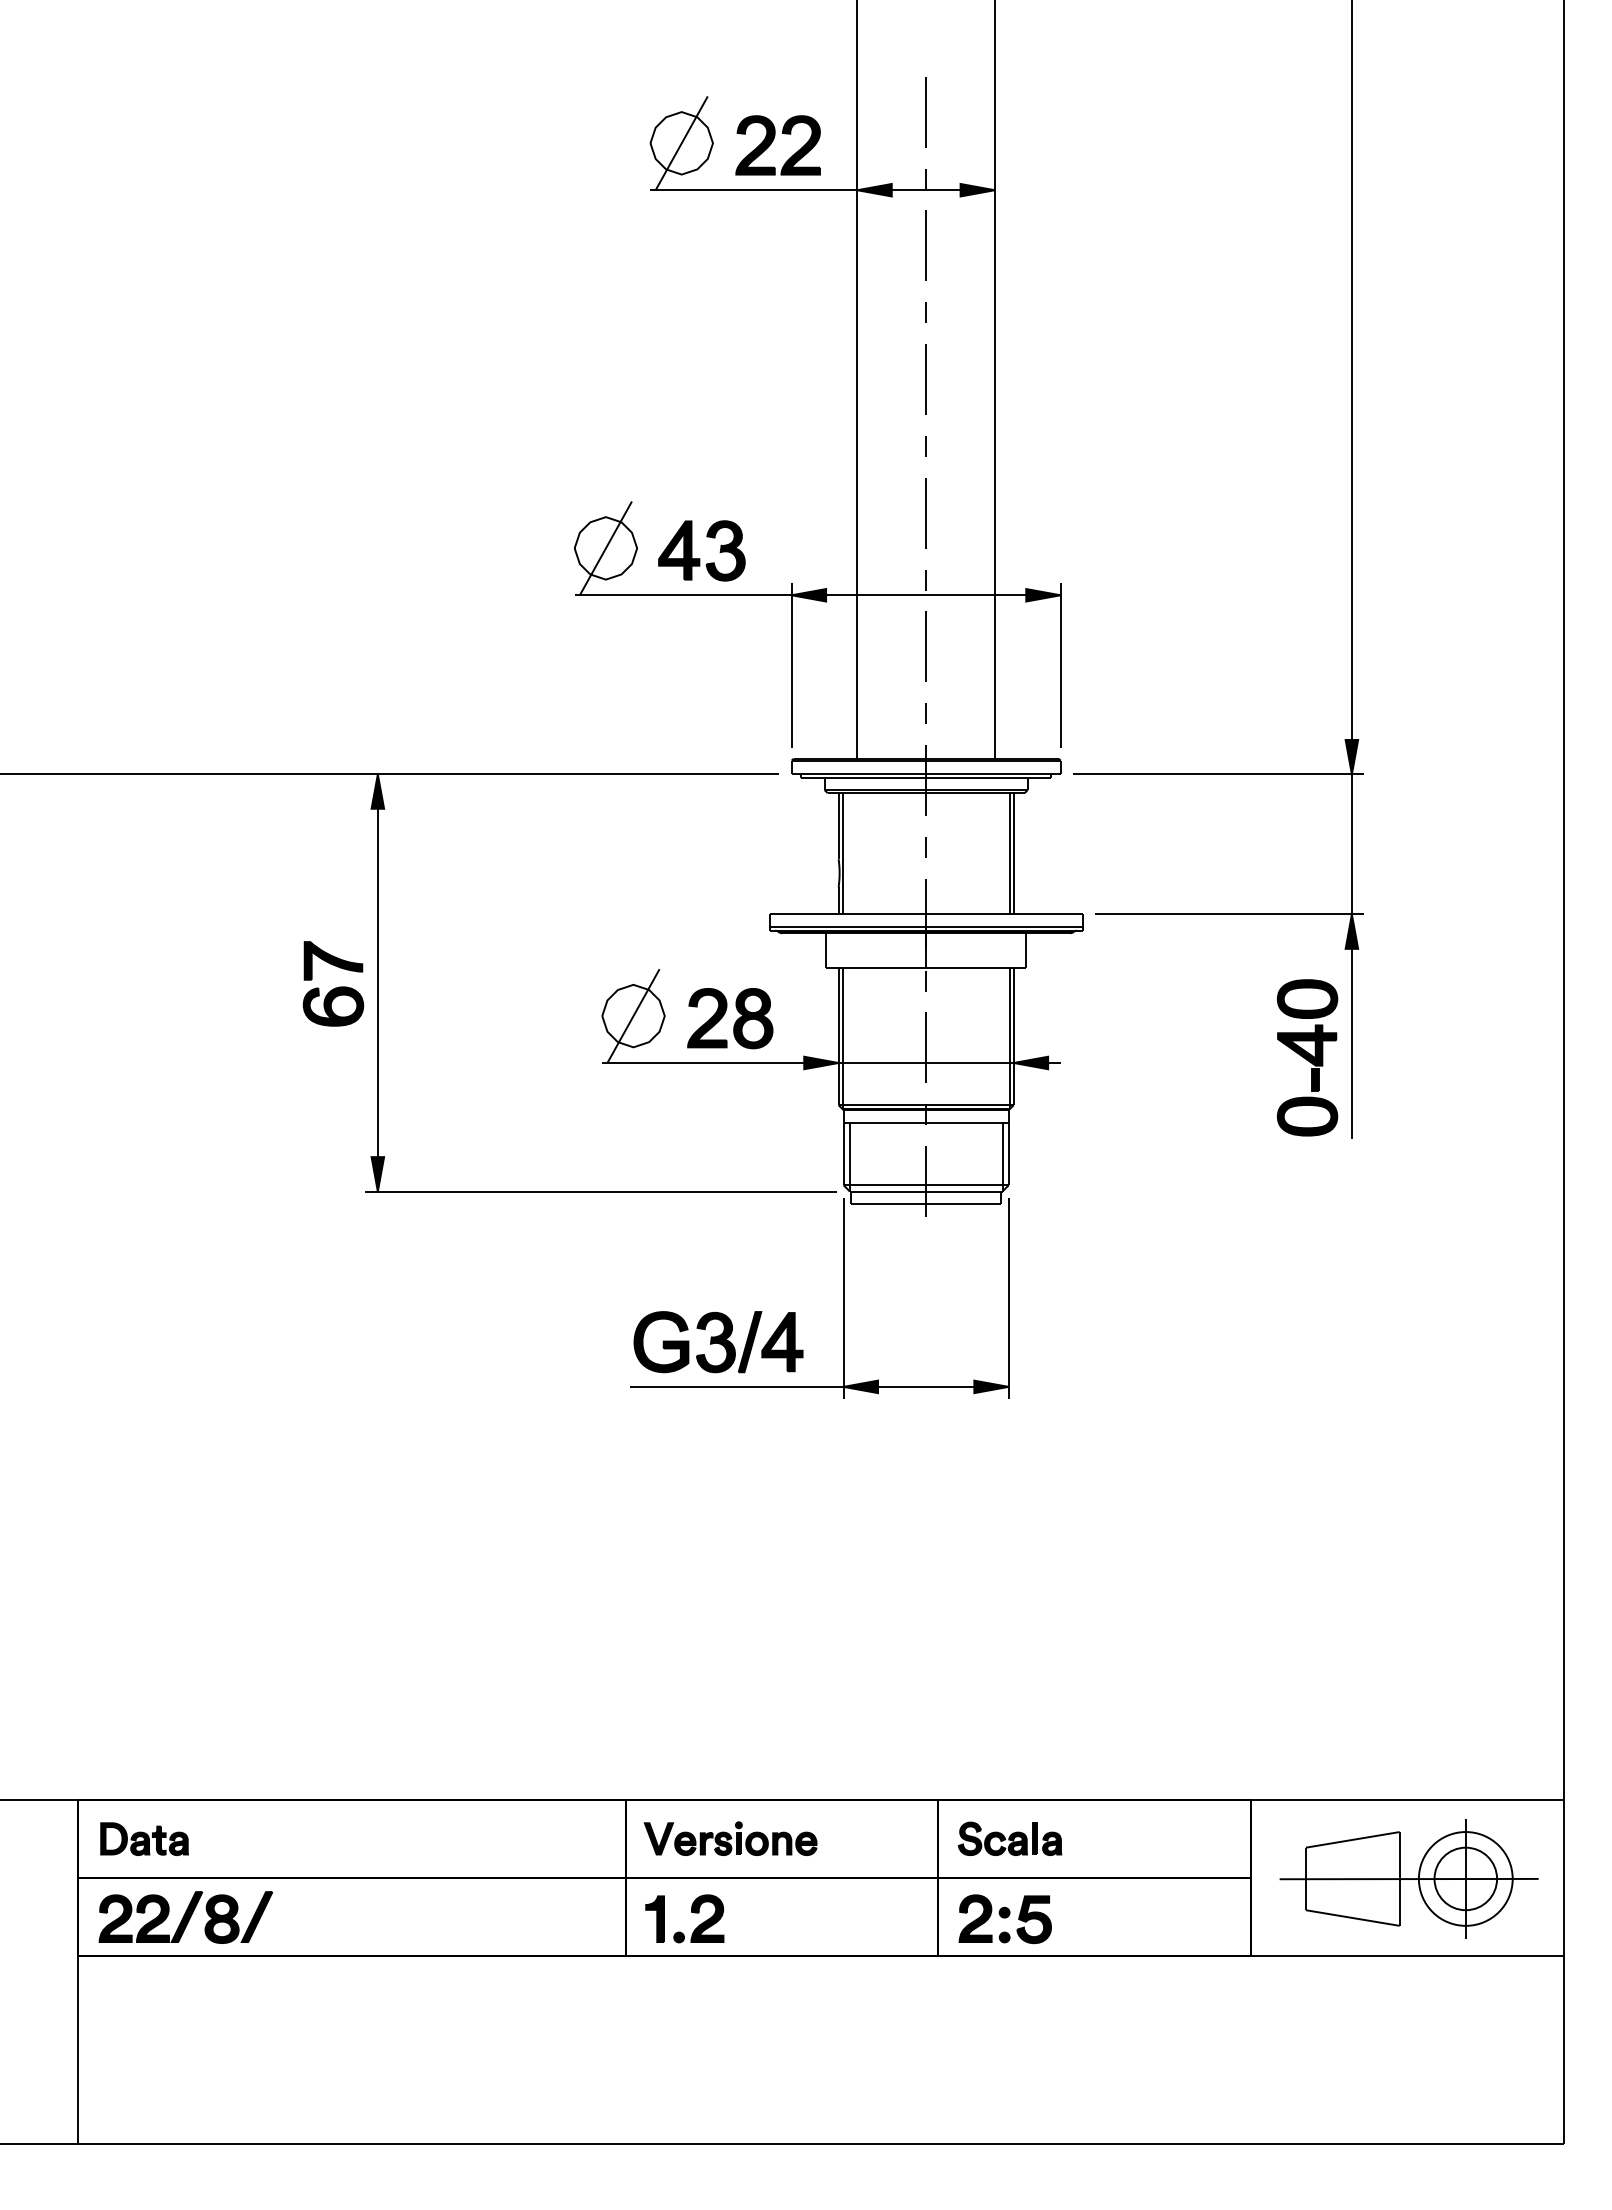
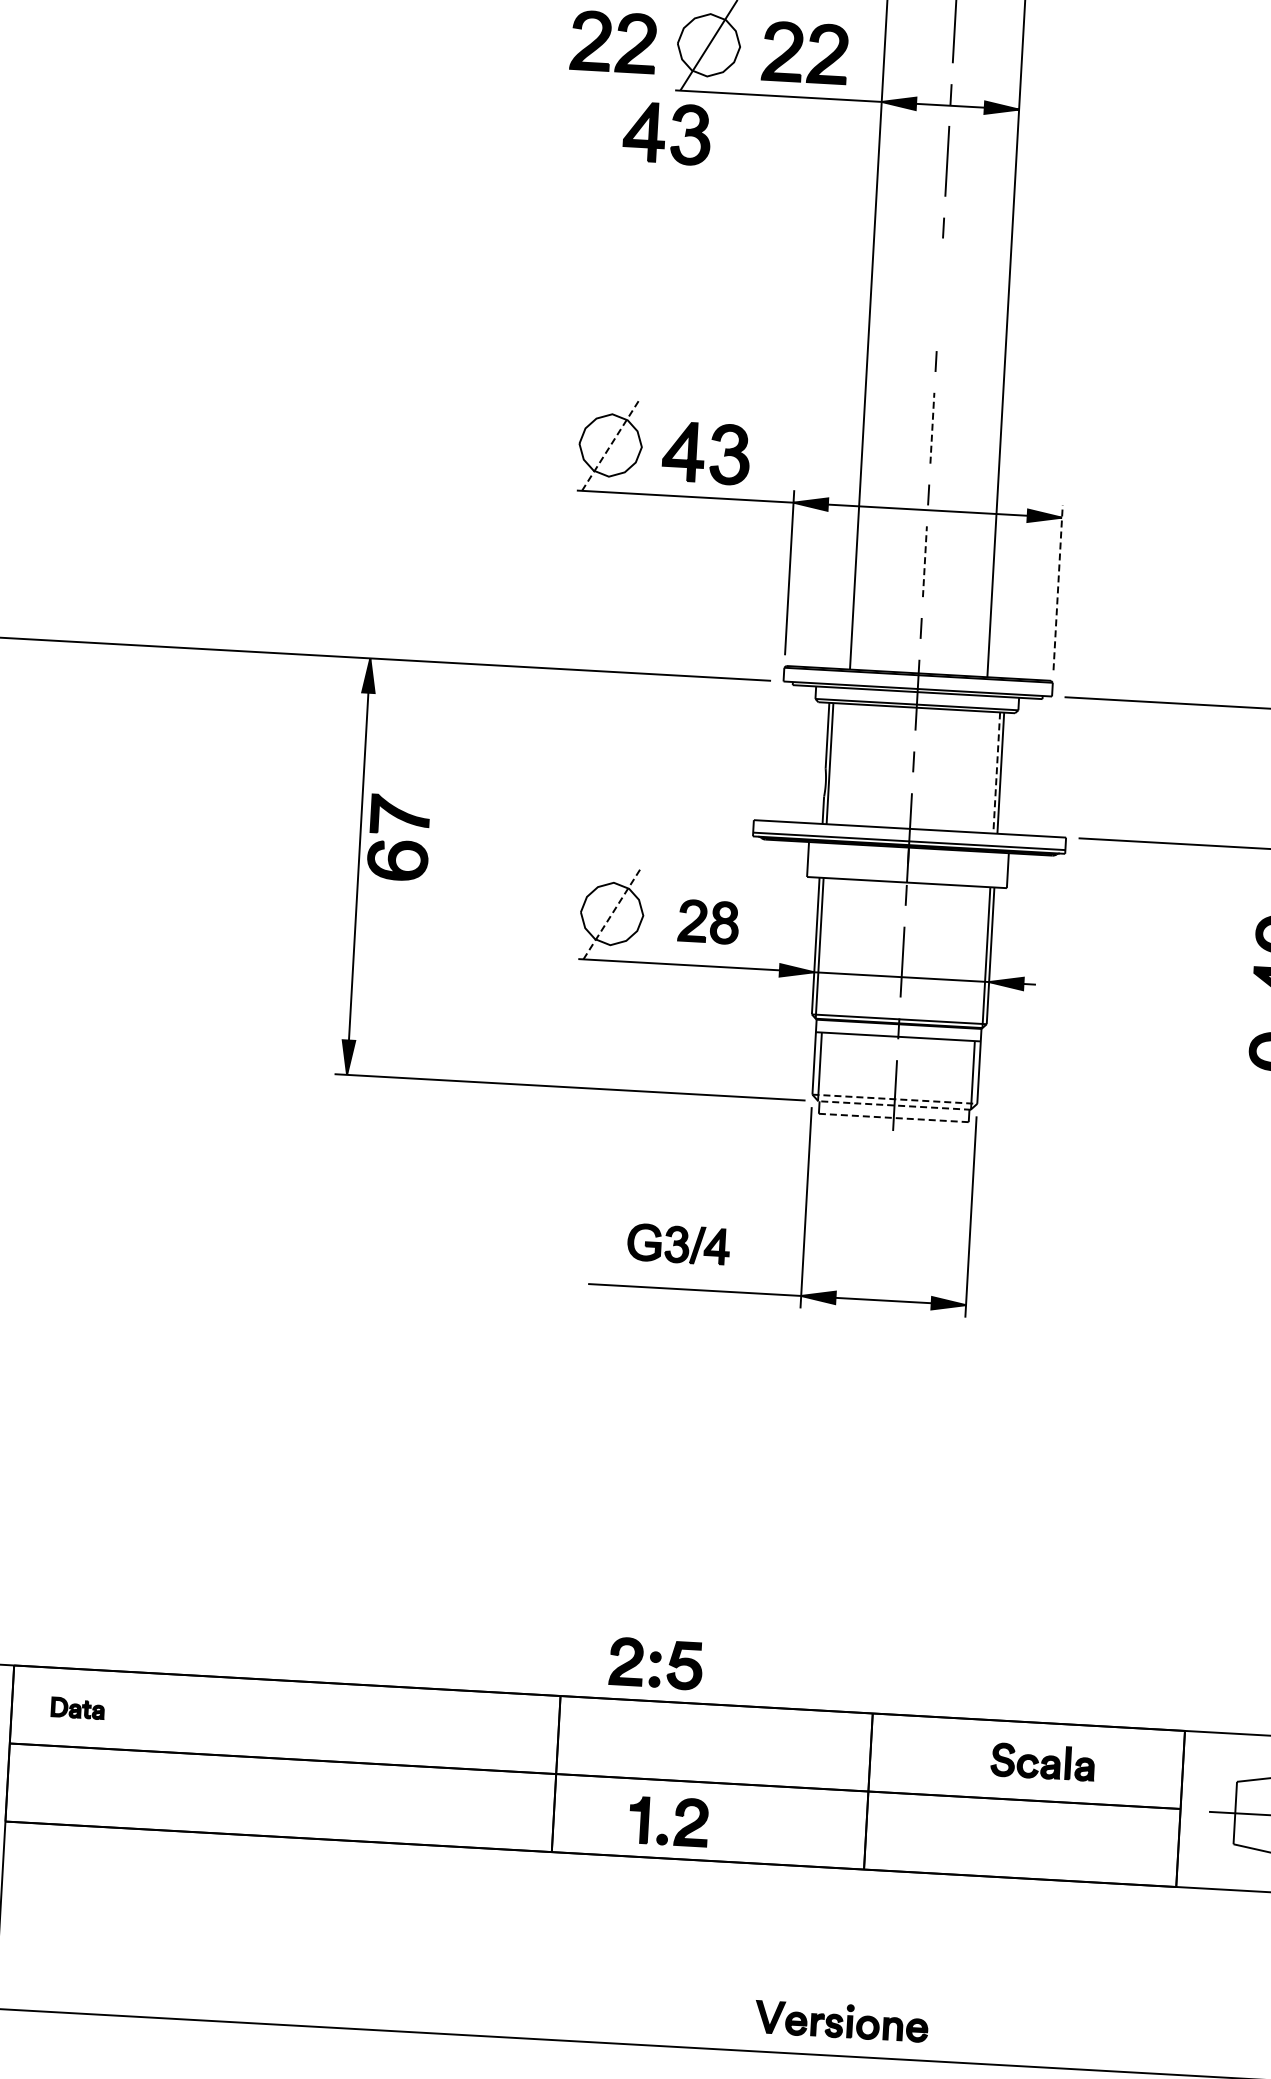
part: (585, 145) -> (612, 42), added
part: (643, 241) -> (665, 141), added
line: (925, 379) -> (939, 294), removed
line: (926, 512) -> (932, 427), solid -> dashed
line: (605, 548) -> (610, 445), solid -> dashed
line: (926, 646) -> (925, 561), solid -> dashed
line: (1060, 665) -> (1057, 587), solid -> dashed
line: (1009, 853) -> (996, 772), solid -> dashed
part: (333, 983) -> (399, 837), moved
line: (633, 1016) -> (612, 914), solid -> dashed
part: (730, 1018) -> (708, 921), size x0.7
line: (926, 1185) -> (895, 1099), solid -> dashed
line: (926, 1191) -> (894, 1105), solid -> dashed
line: (926, 1204) -> (894, 1118), solid -> dashed
part: (718, 1342) -> (678, 1244), size x0.6
part: (144, 1838) -> (77, 1707), size x0.6
part: (730, 1838) -> (841, 2020), moved
part: (1009, 1838) -> (1042, 1761), moved
part: (691, 1912) -> (675, 1815), moved
part: (185, 1917) -> (114, 1788), removed
part: (1004, 1919) -> (655, 1663), moved

